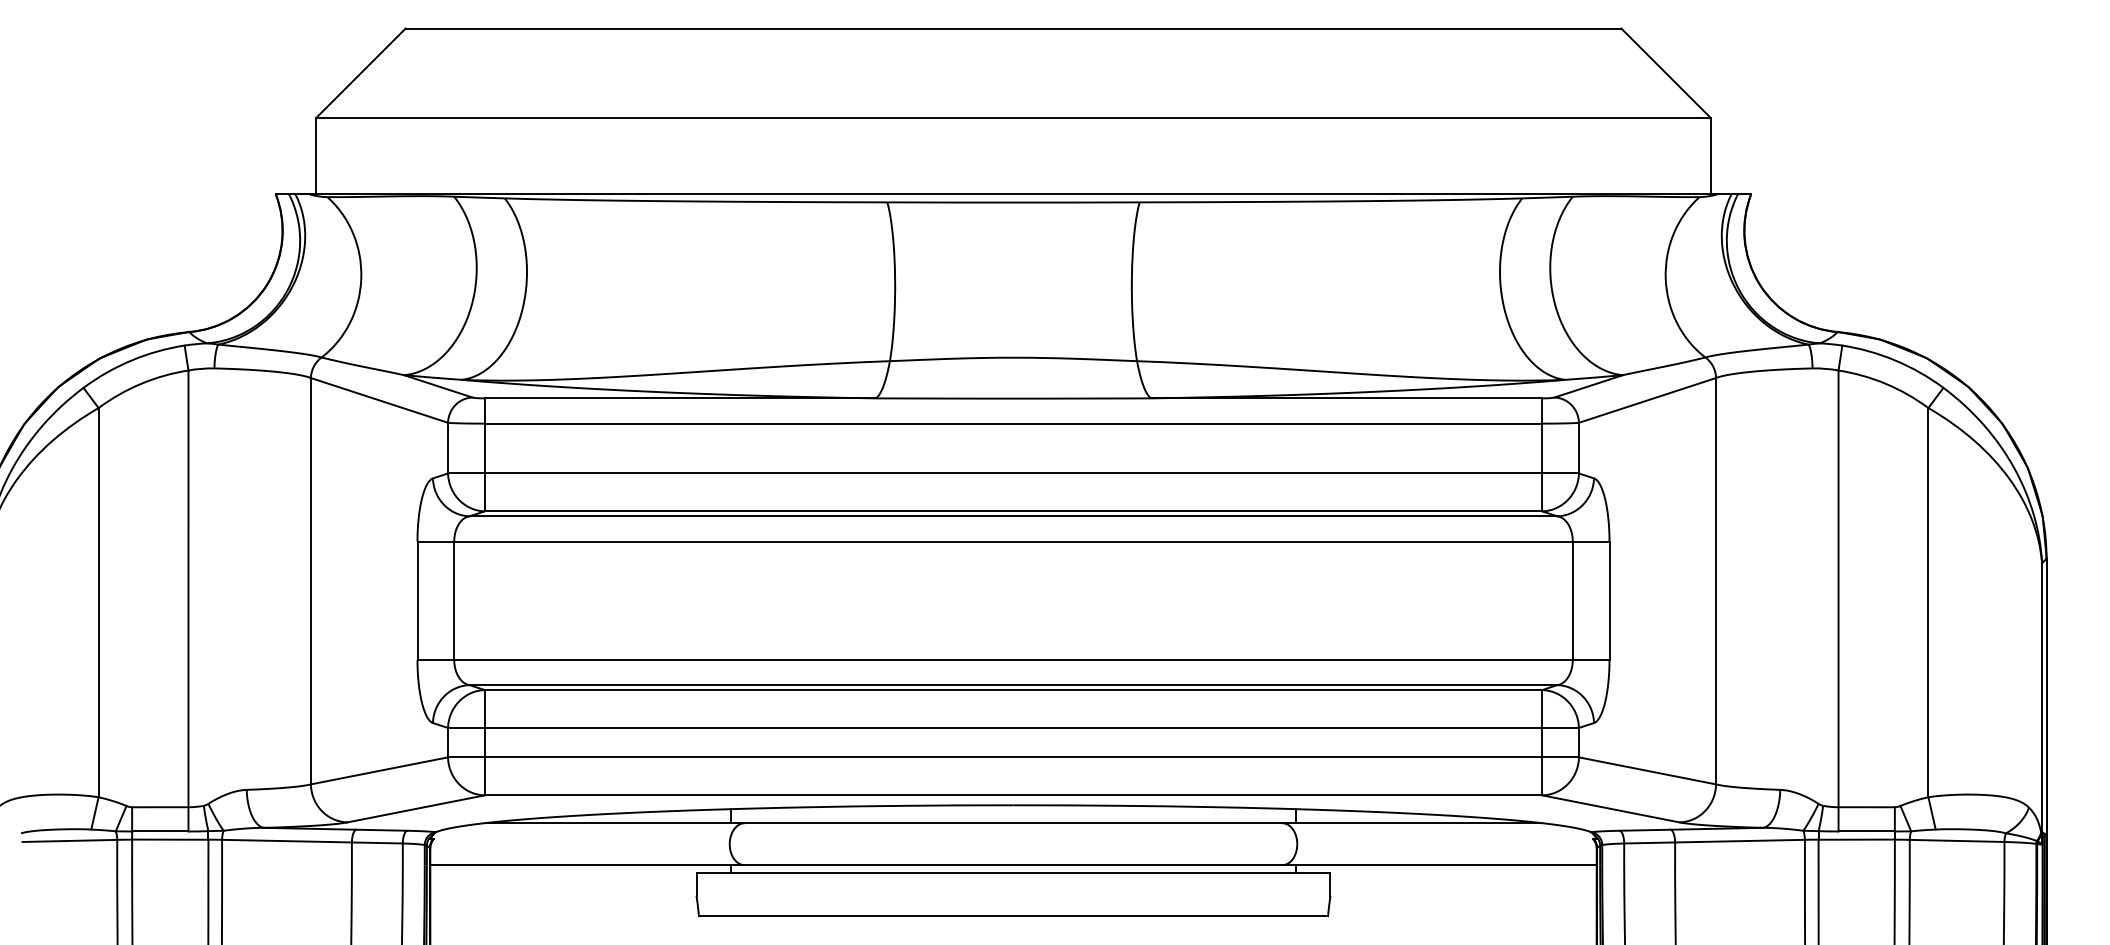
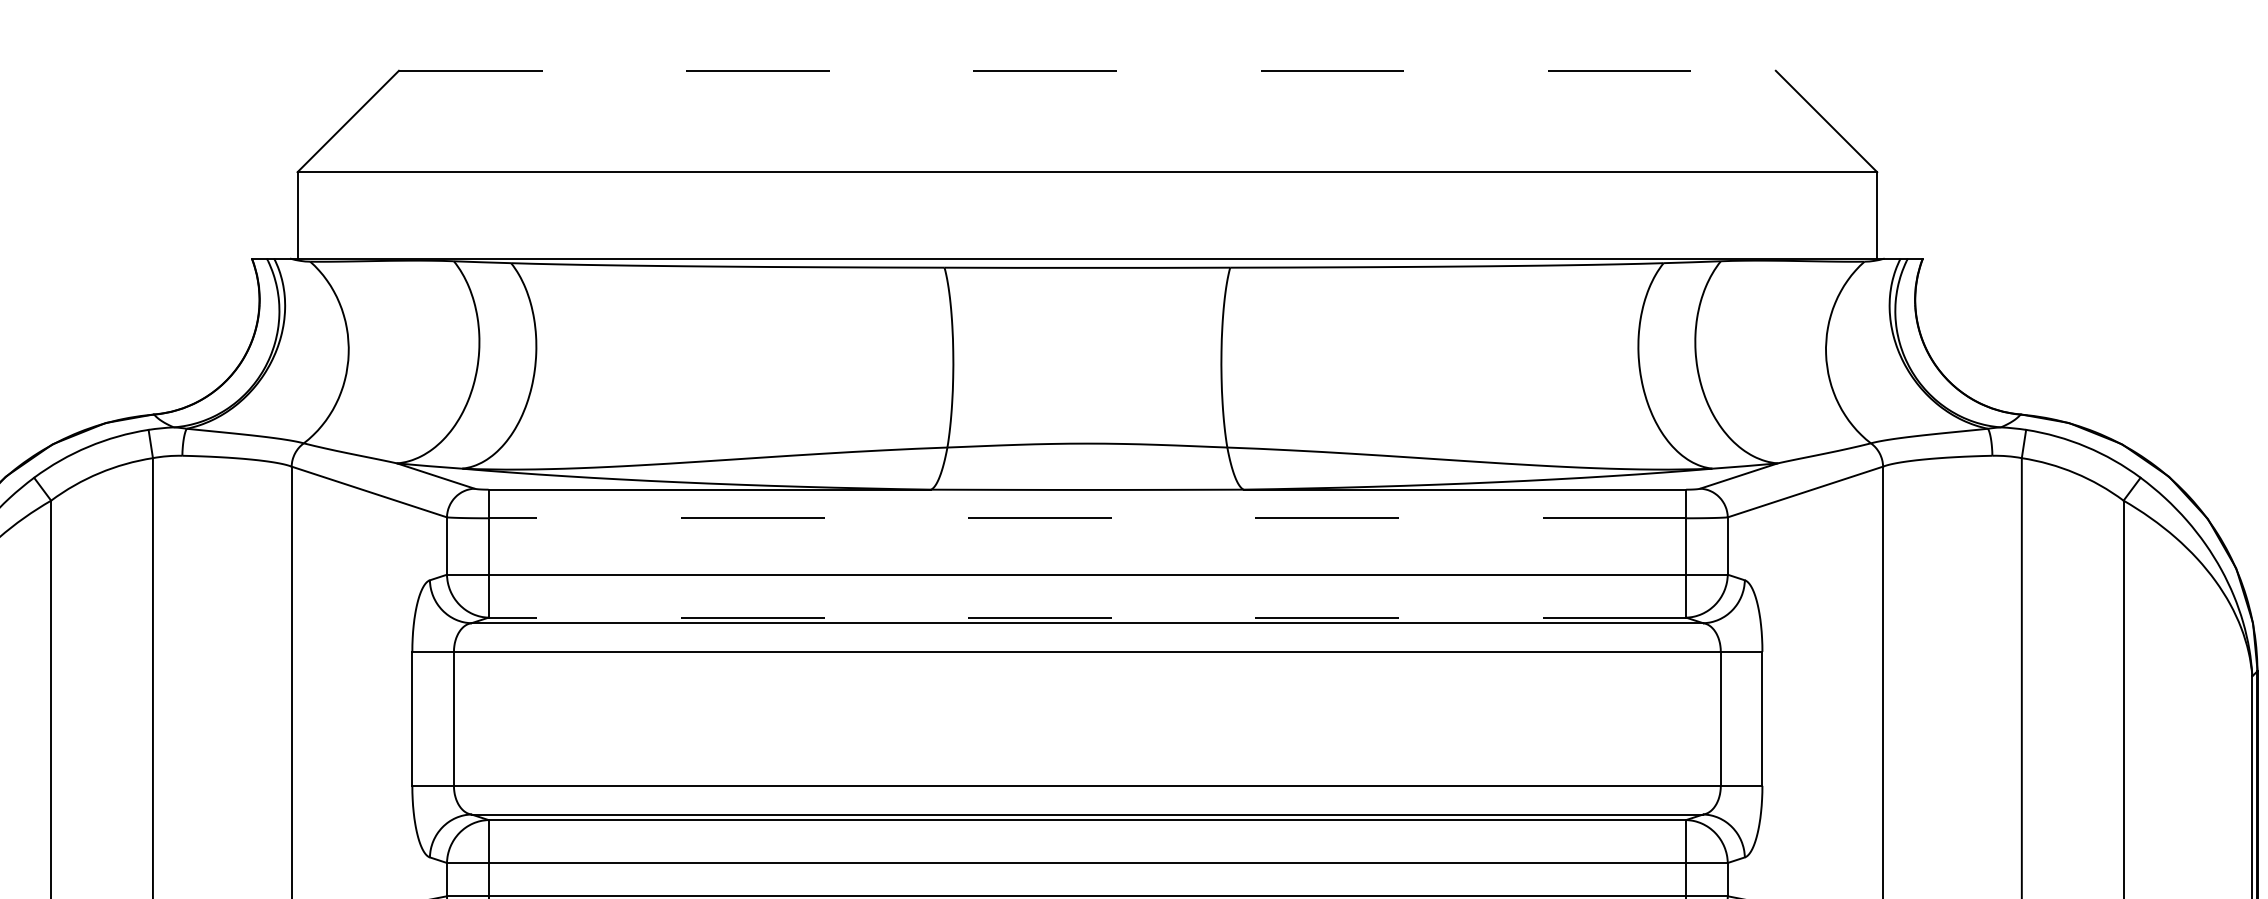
line: (1013, 28) -> (1087, 70), solid -> dashed
line: (1013, 423) -> (1087, 518), solid -> dashed
line: (1013, 511) -> (1087, 617), solid -> dashed

